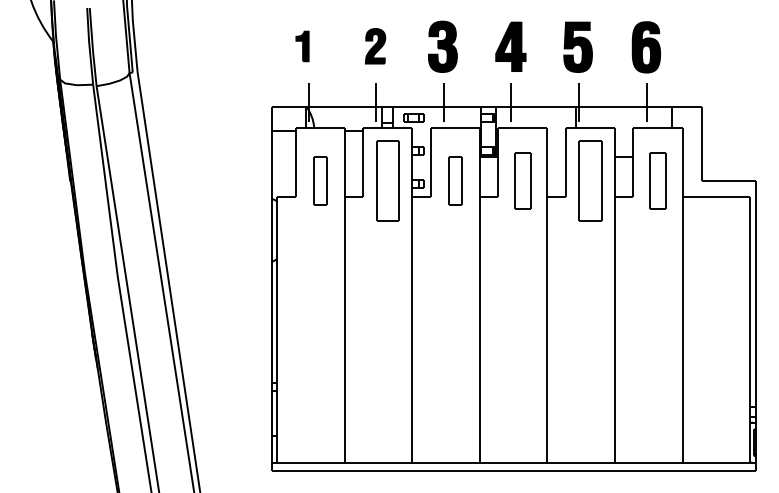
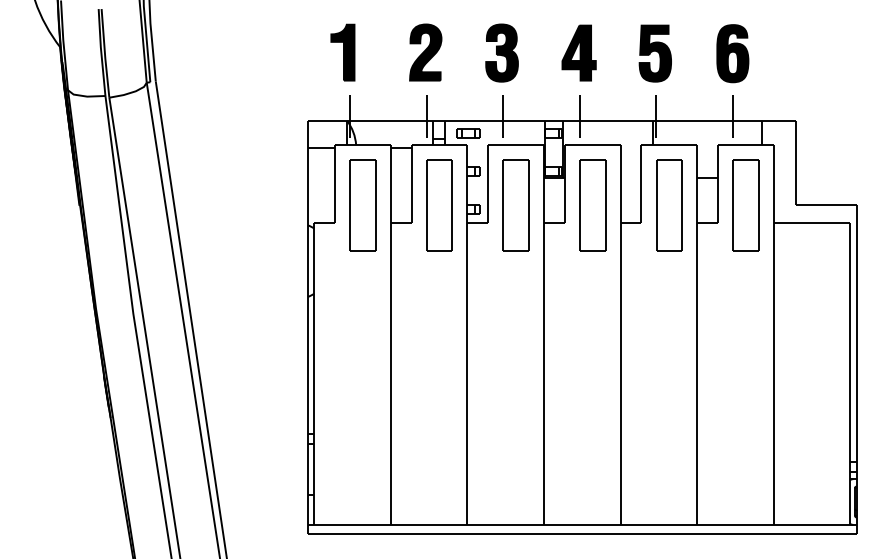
part: (375, 45) -> (425, 51), size x1.43
part: (302, 46) -> (342, 52), size x1.67
part: (320, 180) -> (363, 204), size x1.67
part: (455, 180) -> (516, 204), size x1.67
part: (522, 180) -> (592, 204), size x1.43
part: (657, 180) -> (745, 204), size x1.43

